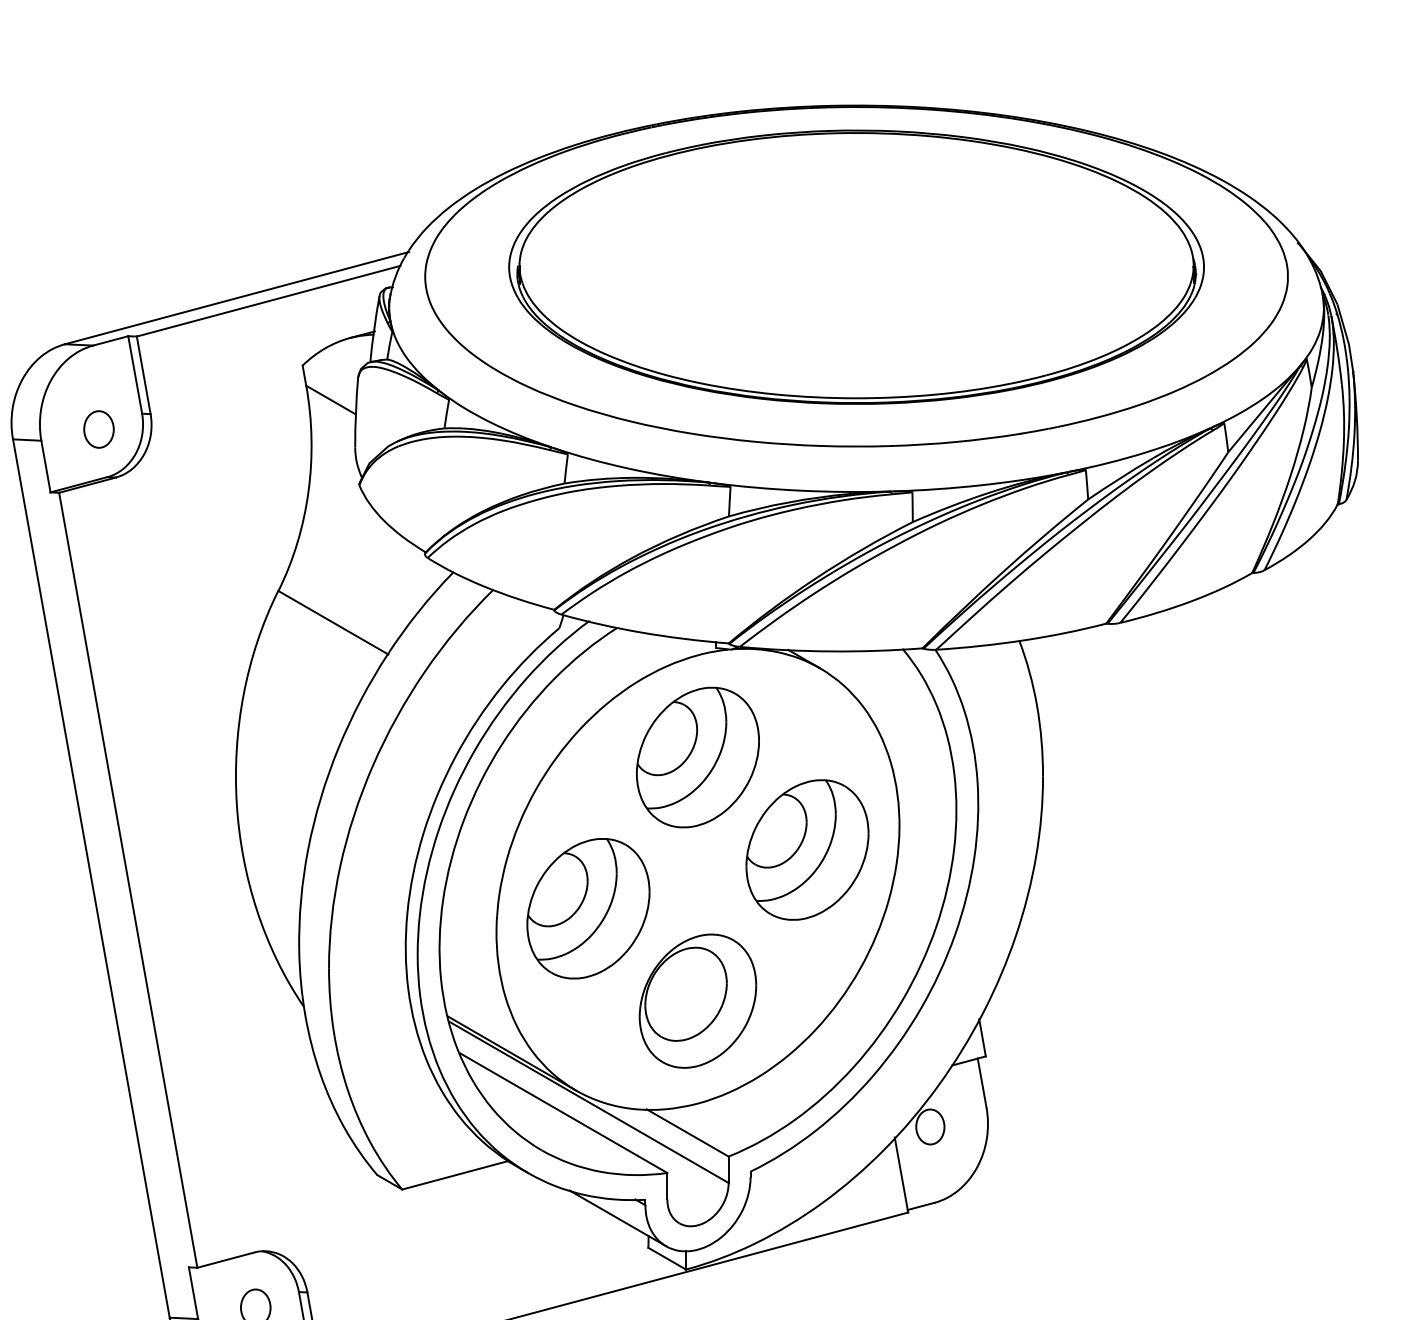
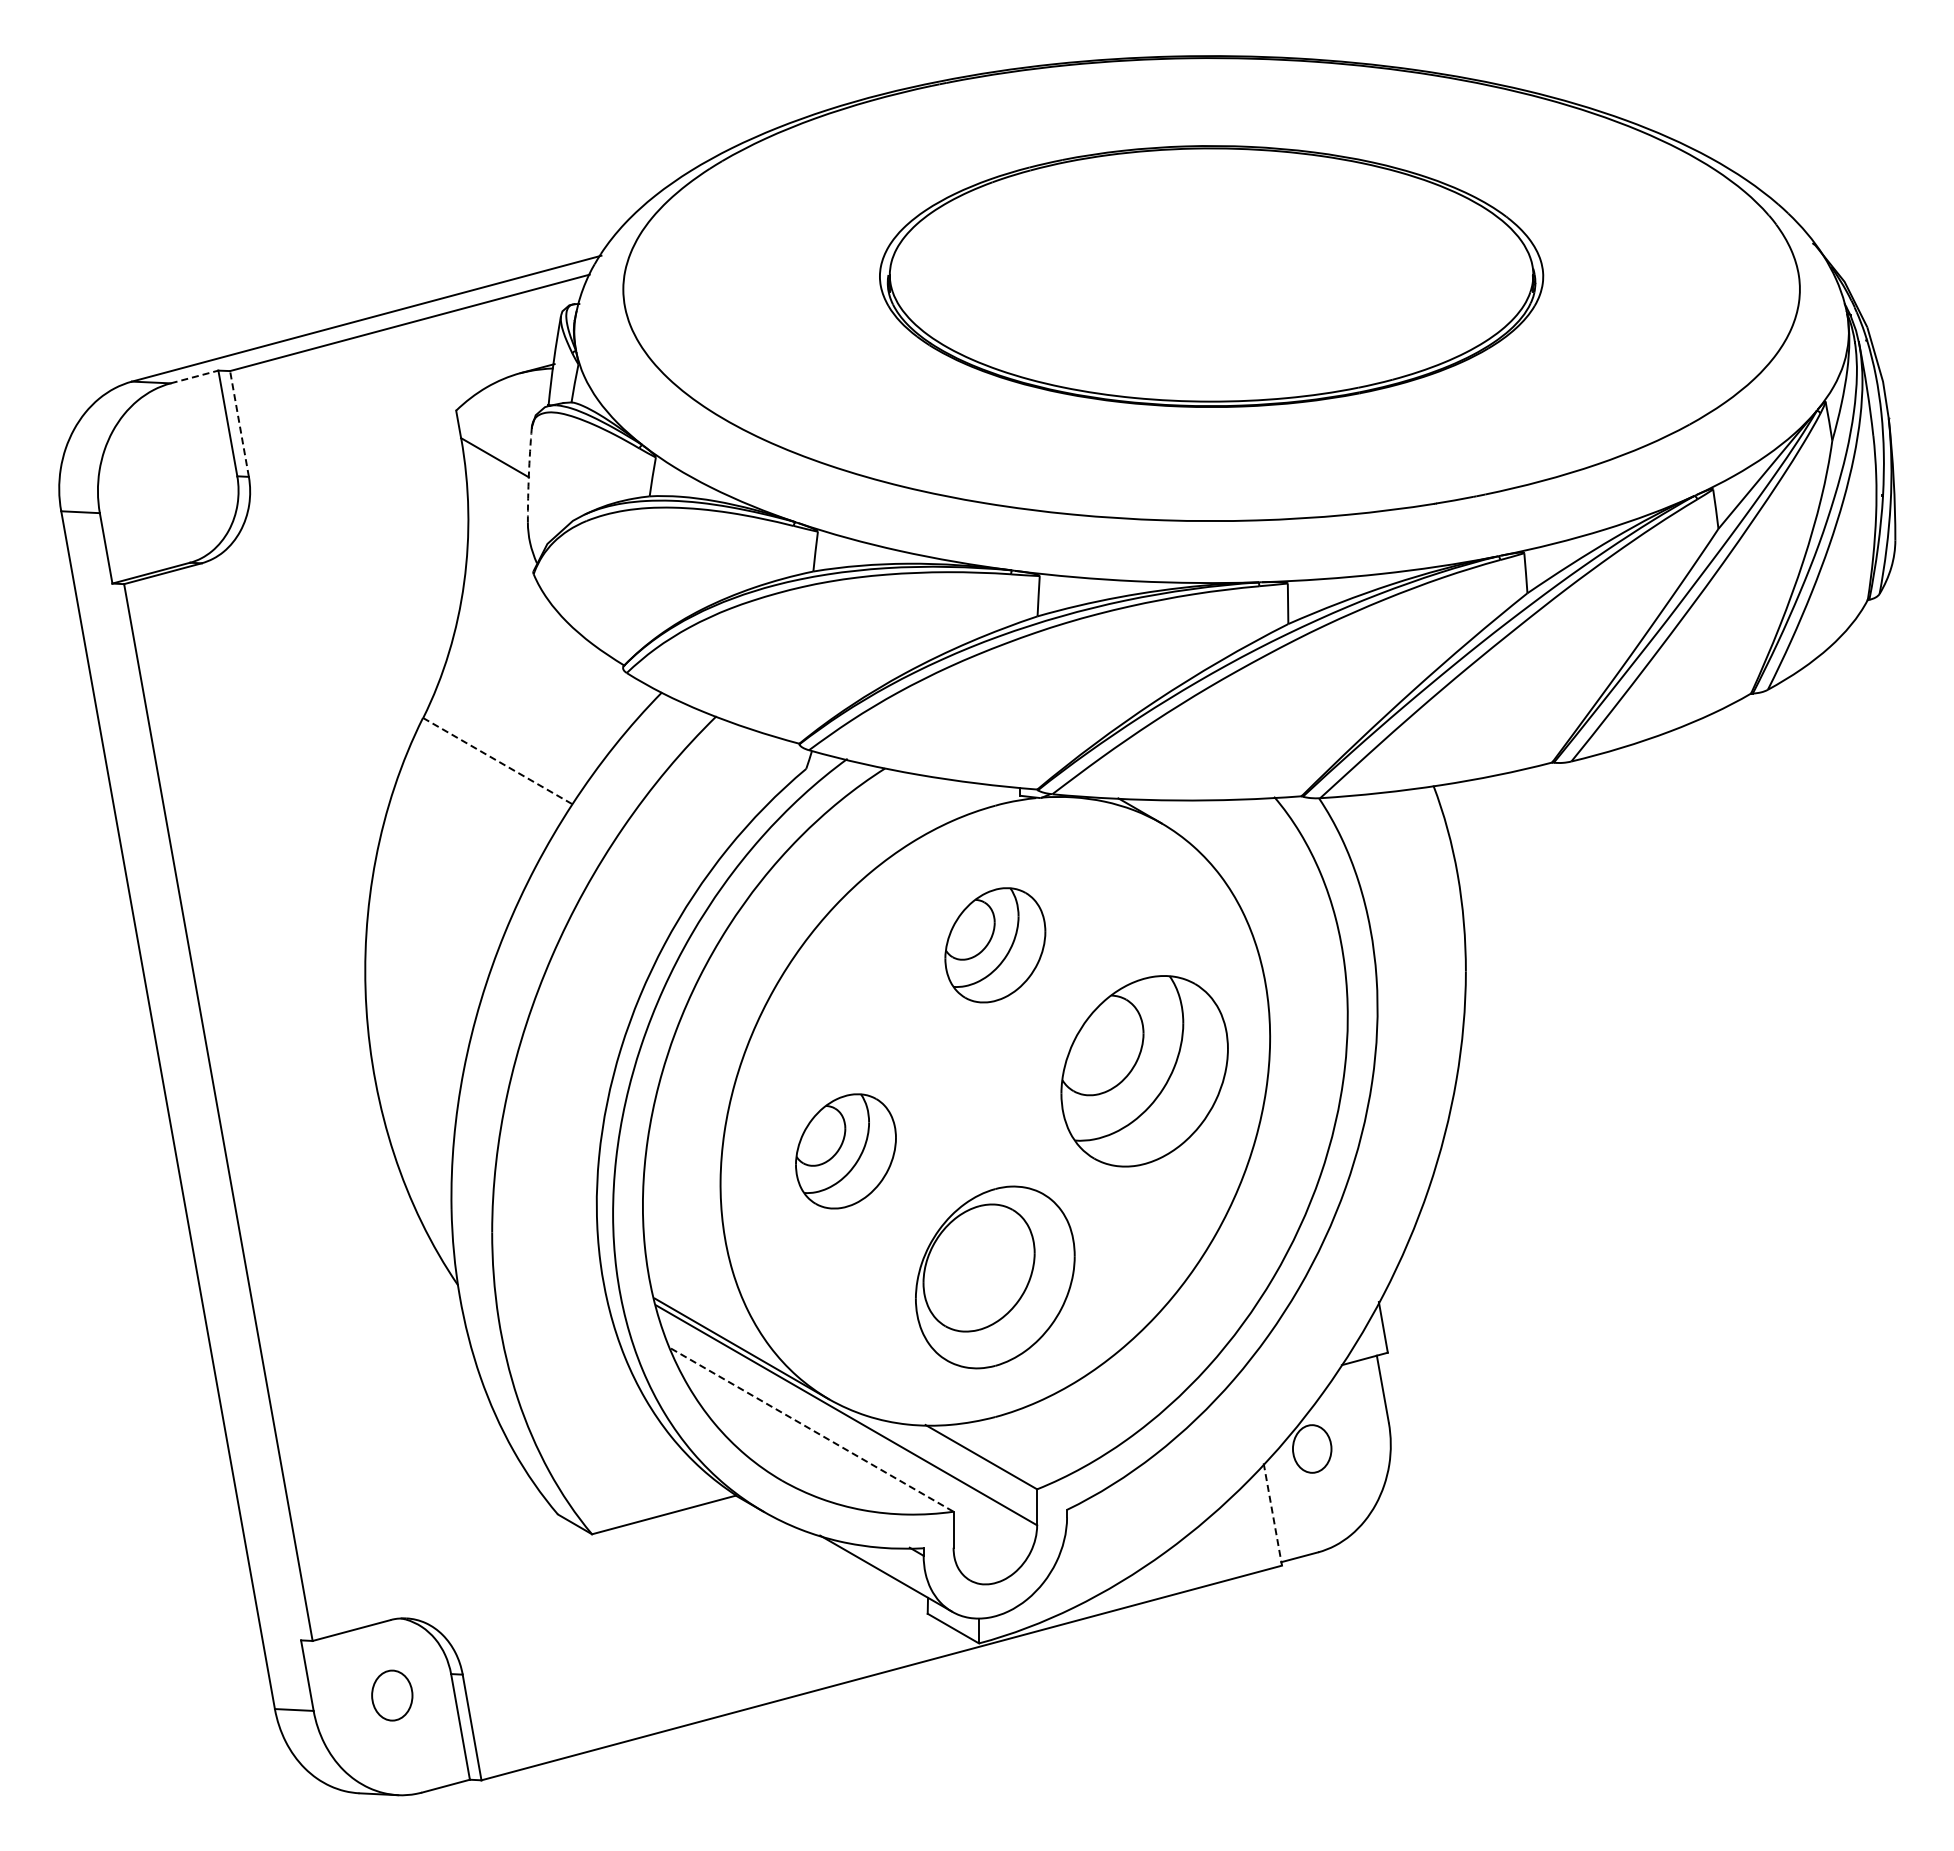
part: (856, 267) -> (1211, 276), size x0.7
line: (110, 341) -> (194, 377), solid -> dashed
line: (143, 375) -> (239, 423), solid -> dashed
arc: (355, 413) -> (528, 475), solid -> dashed
part: (99, 429) -> (178, 497), removed
line: (333, 622) -> (498, 761), solid -> dashed
part: (698, 757) -> (995, 945), size x0.6
part: (588, 908) -> (845, 1151), size x0.6
line: (563, 1113) -> (812, 1430), solid -> dashed
line: (901, 1175) -> (1272, 1514), solid -> dashed

